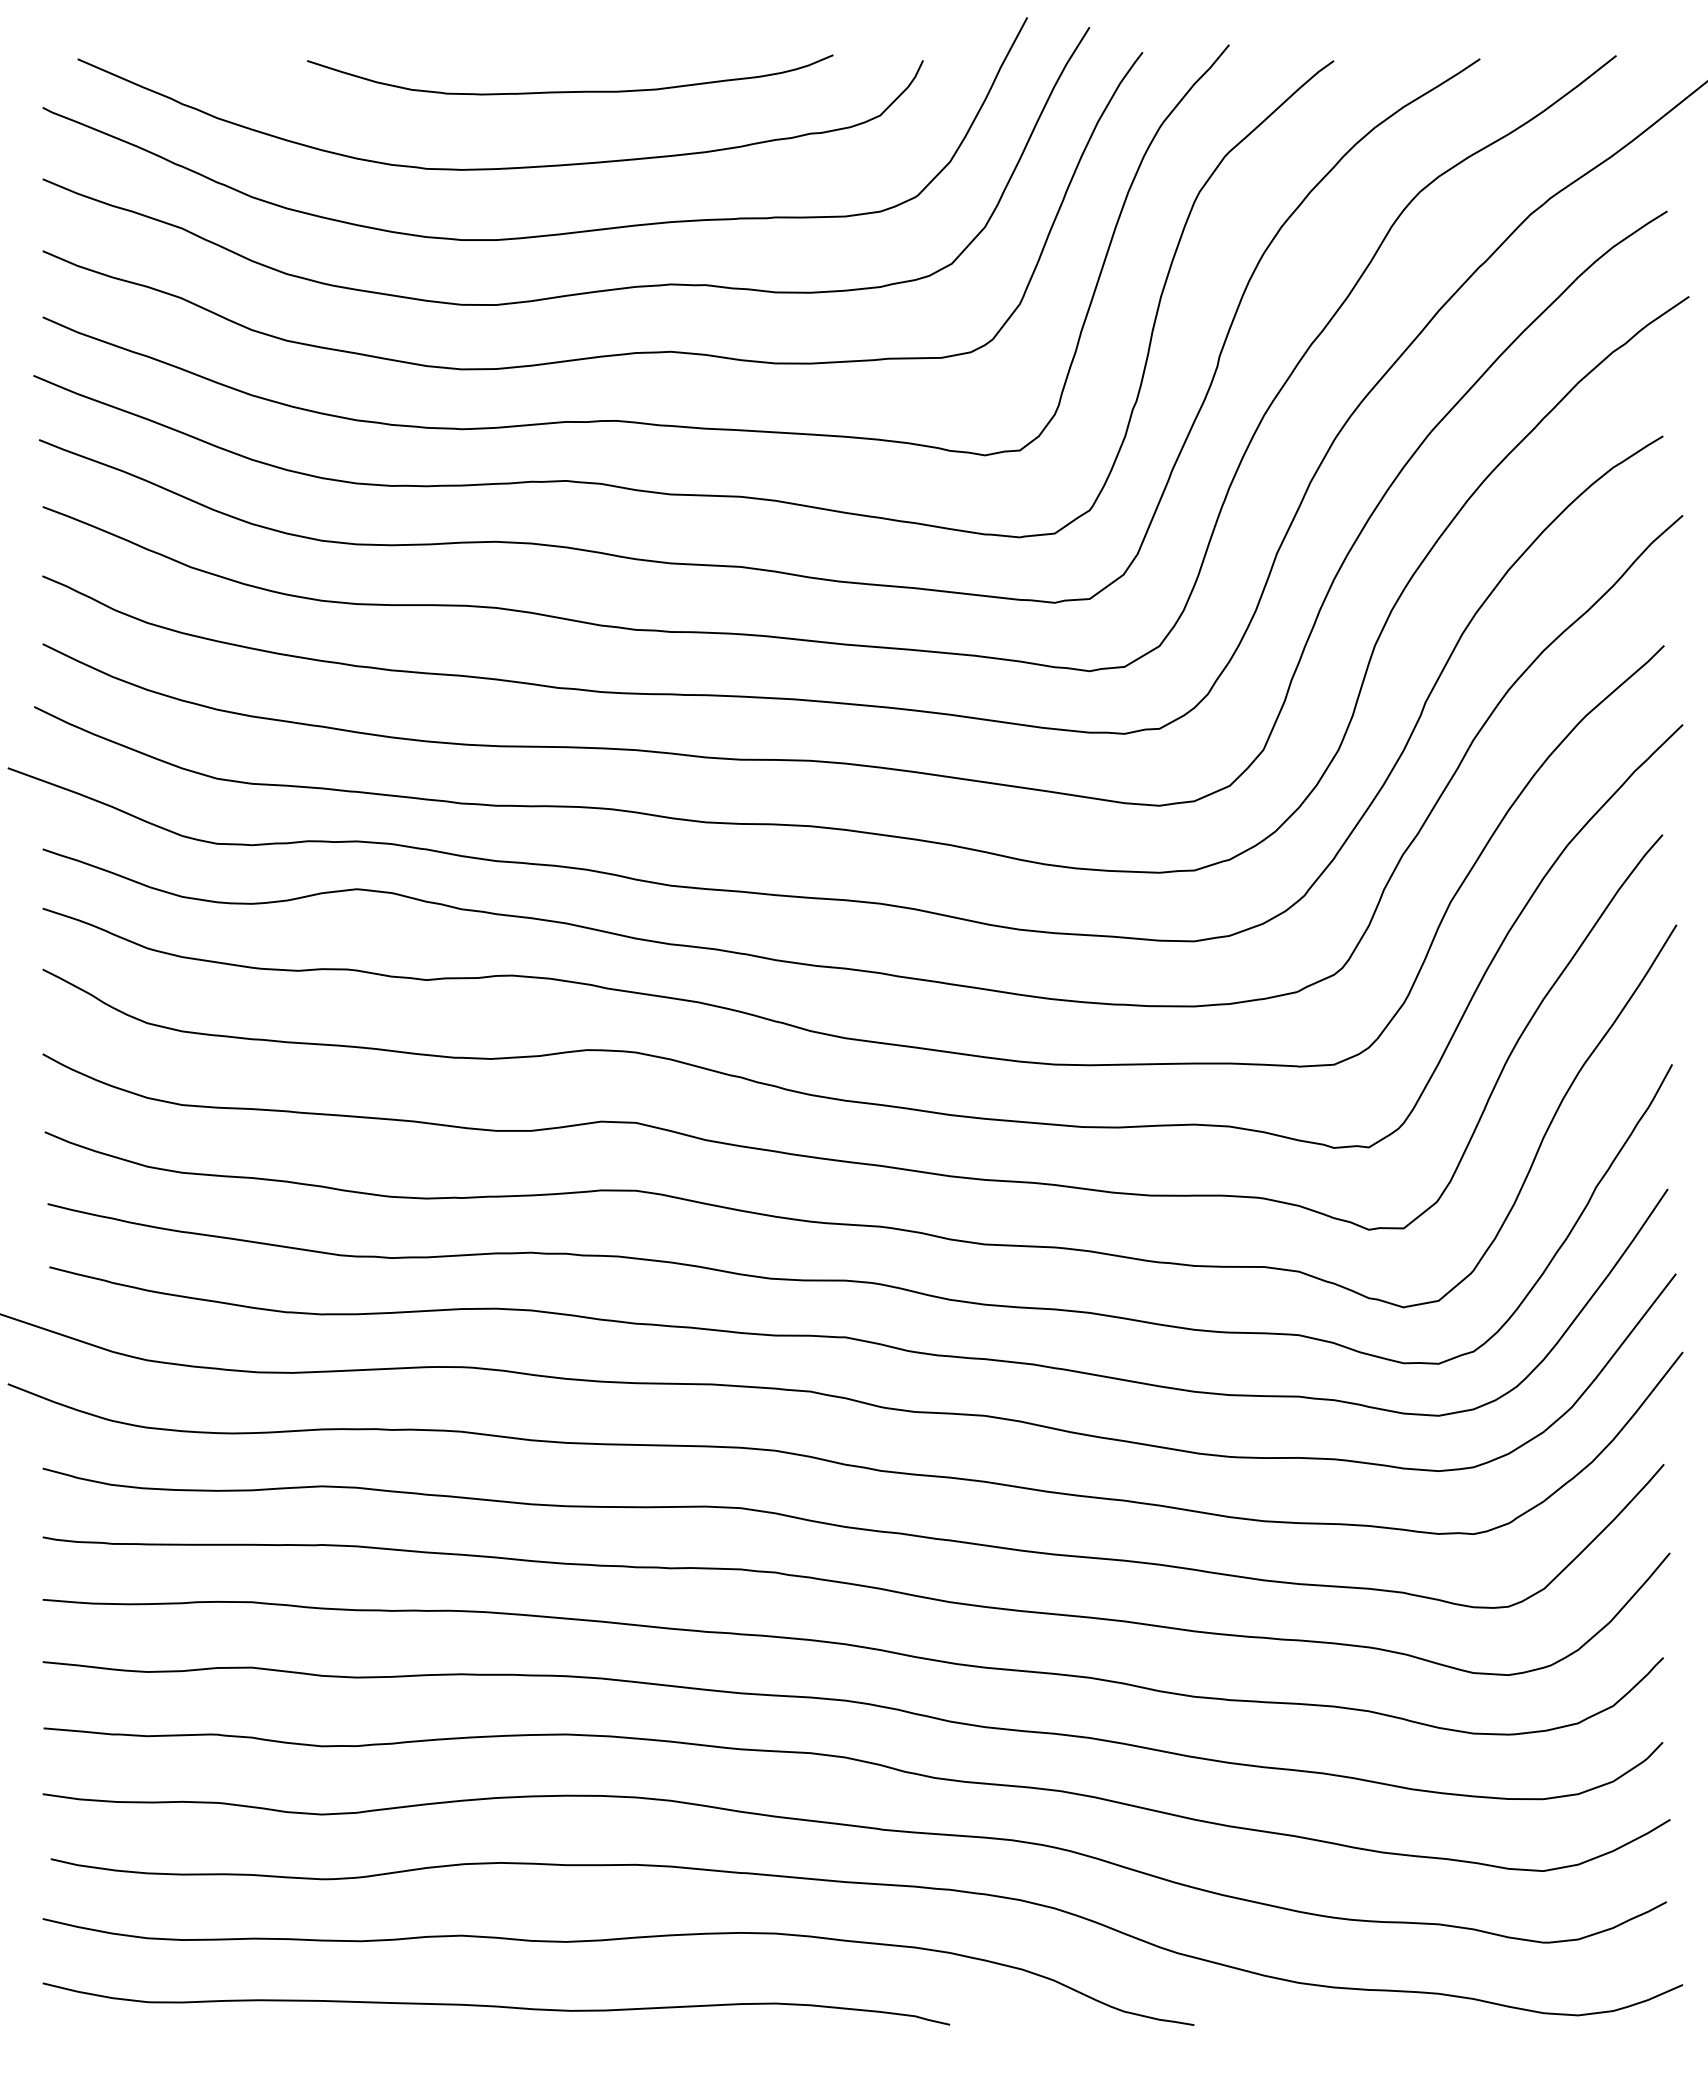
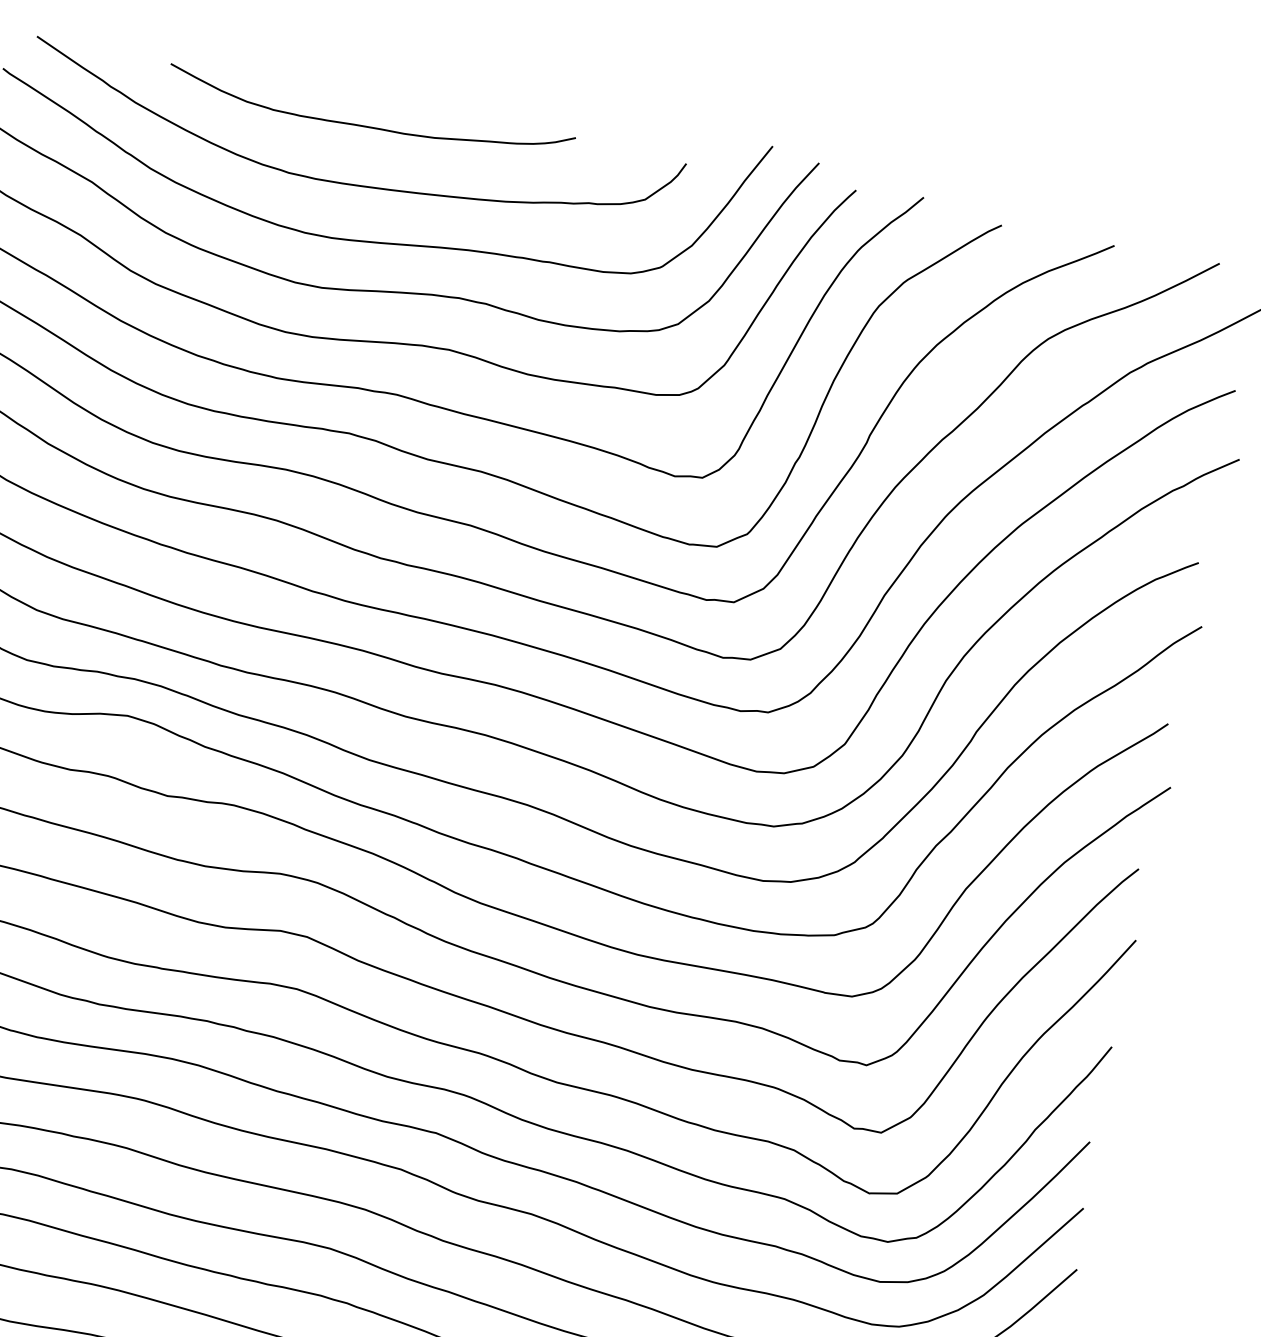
curve: (570, 91) -> (368, 126), moved

